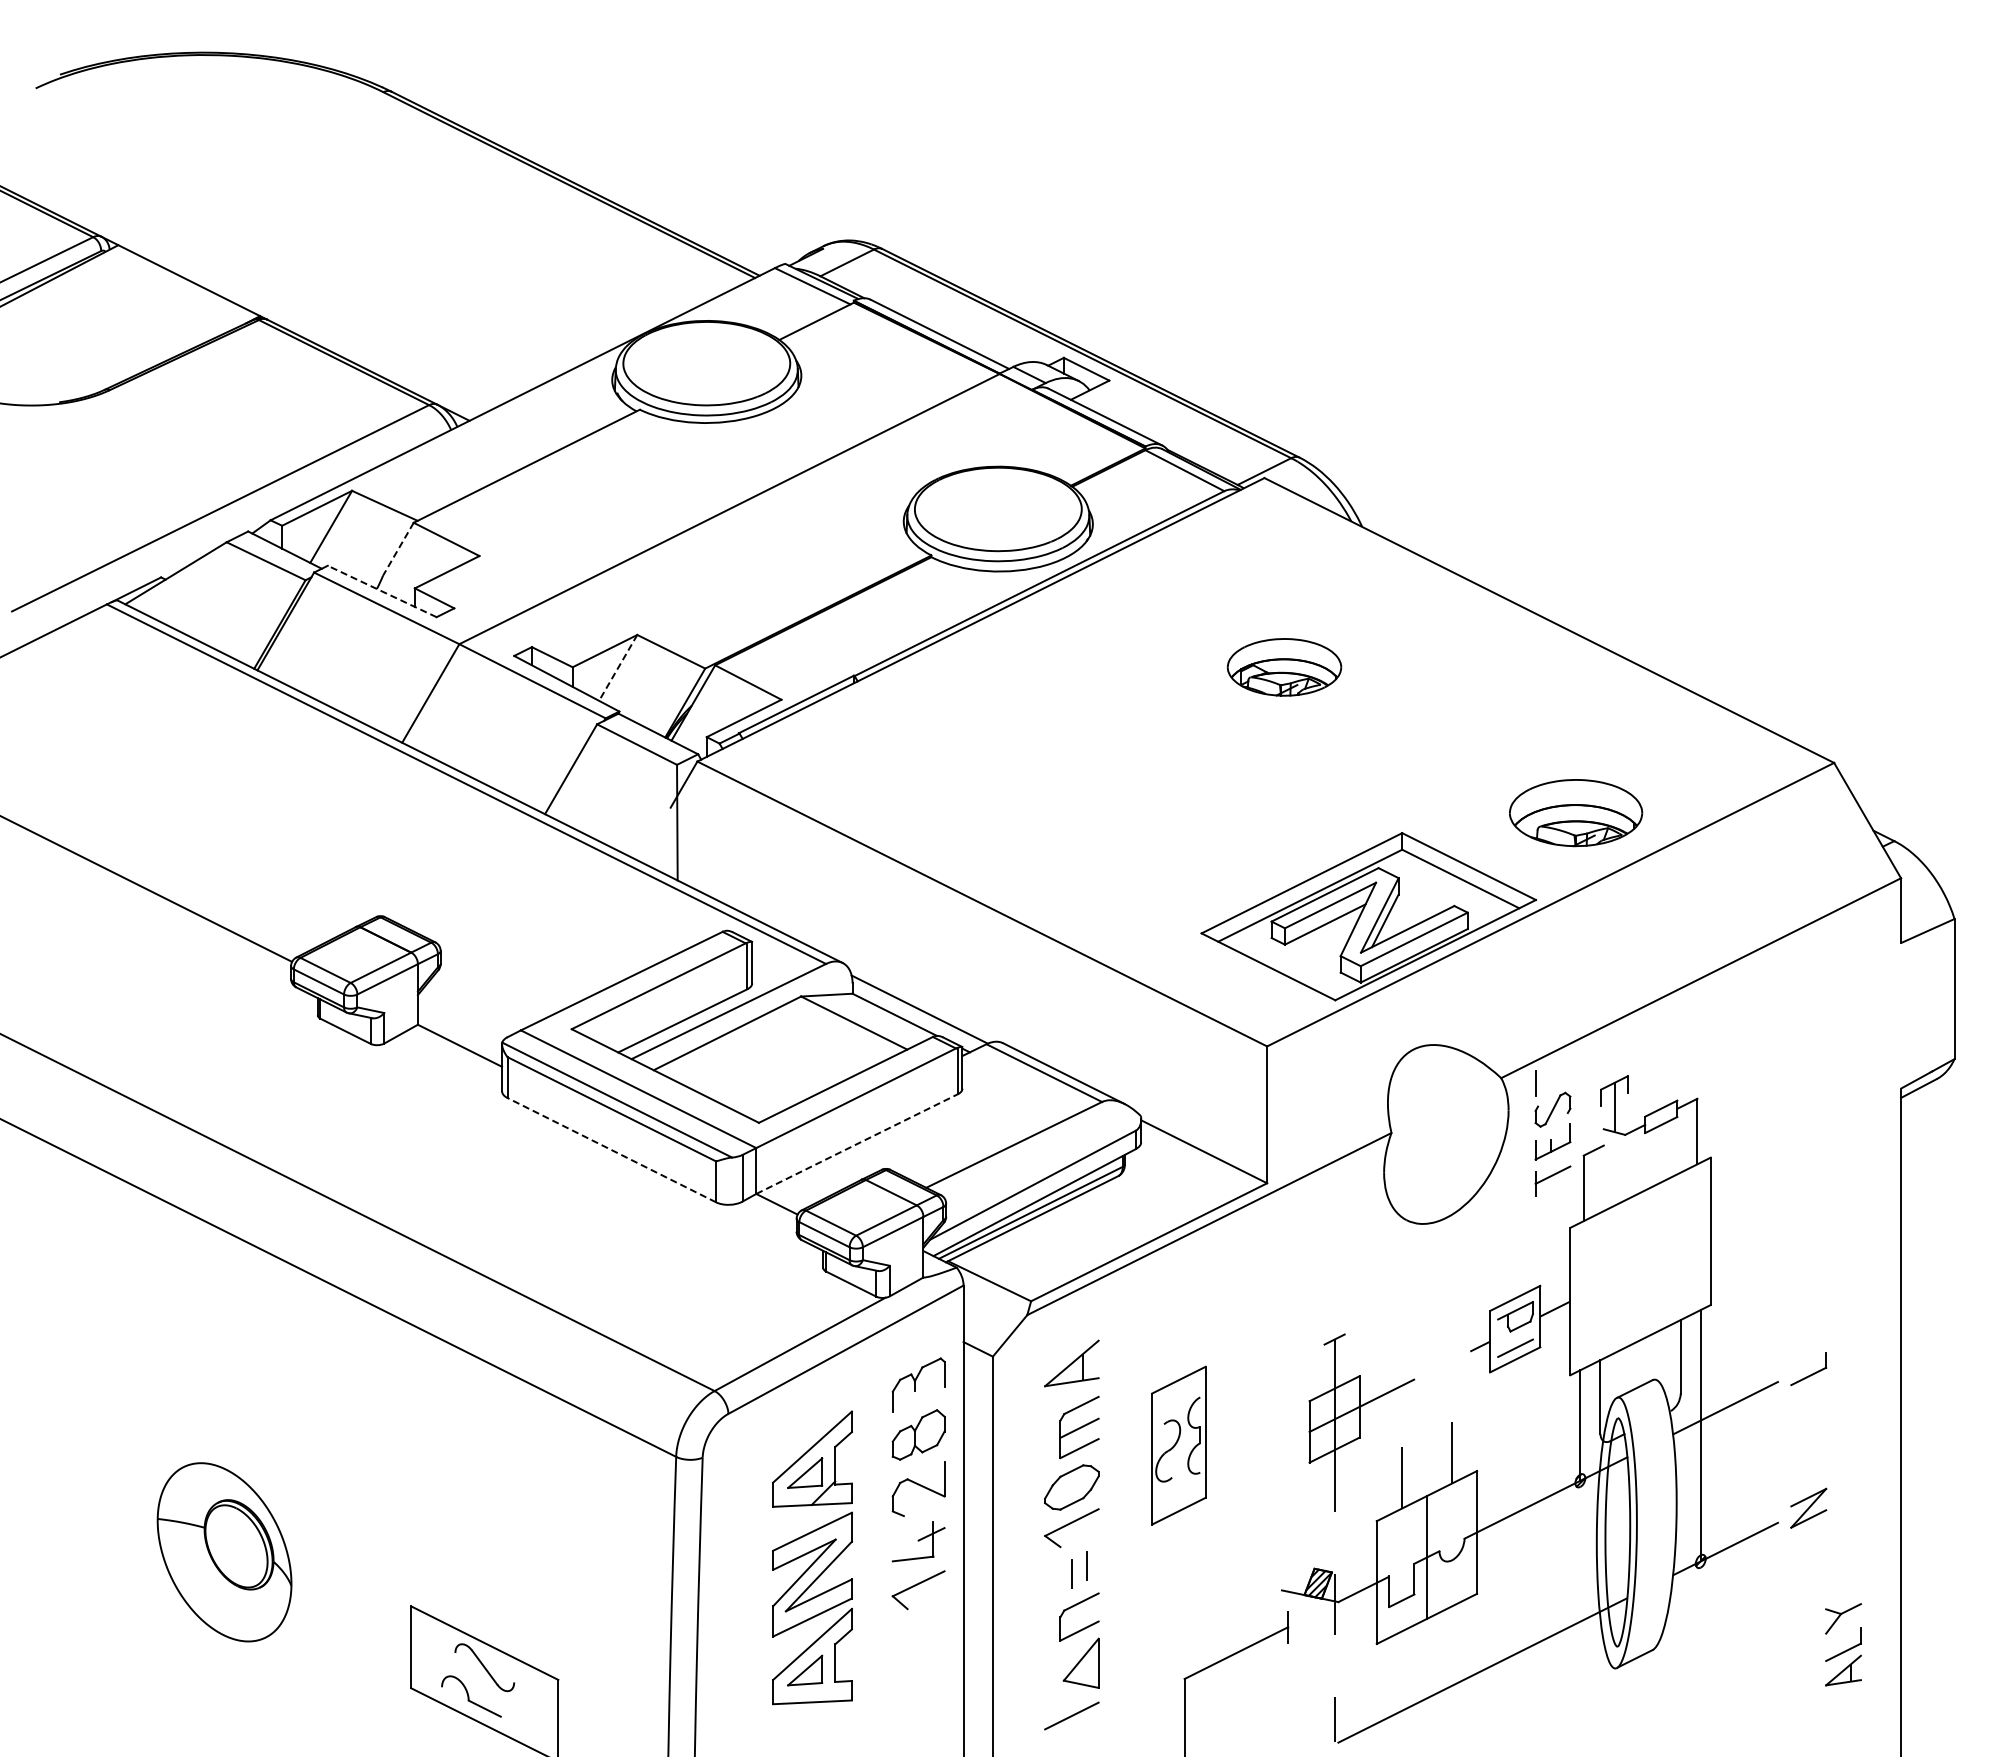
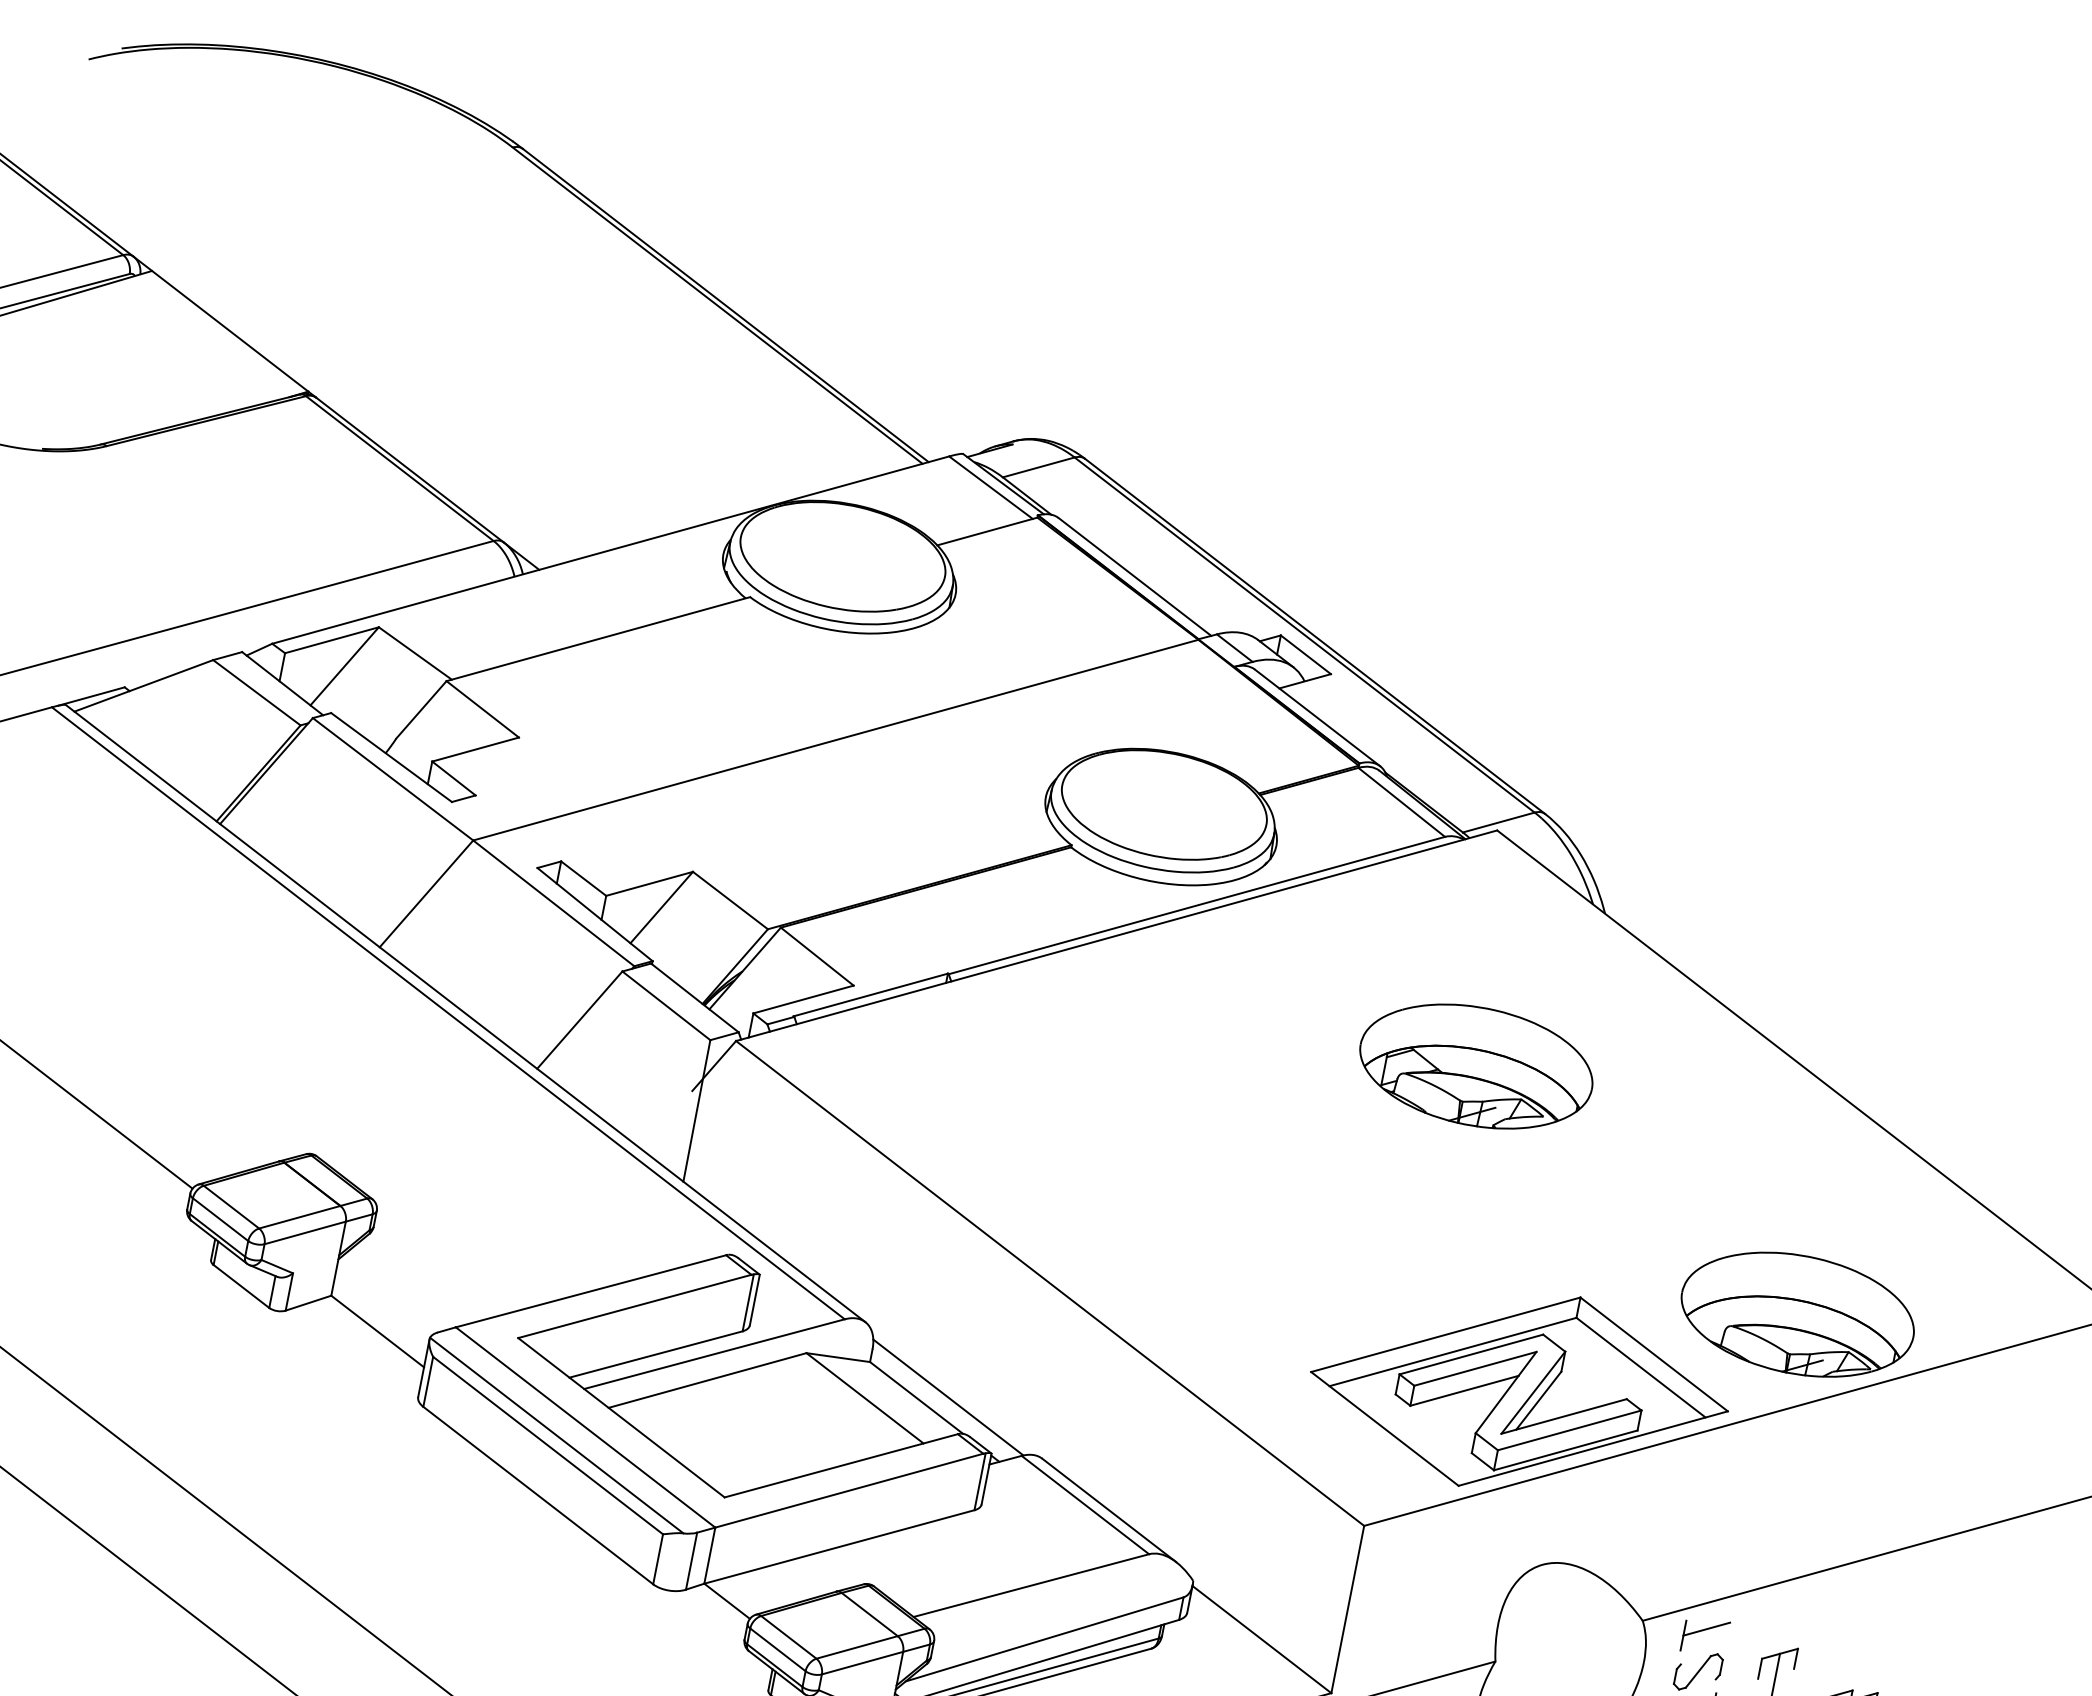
line: (398, 549) -> (421, 710), dashed -> solid
line: (381, 591) -> (390, 757), dashed -> solid
part: (1284, 667) -> (1476, 1066), size x1.67
line: (617, 668) -> (660, 908), dashed -> solid
part: (1575, 812) -> (1797, 1313), size x1.43
line: (1552, 1074) -> (1706, 1628), added
line: (857, 1143) -> (840, 1546), dashed -> solid
line: (611, 1150) -> (537, 1495), dashed -> solid

